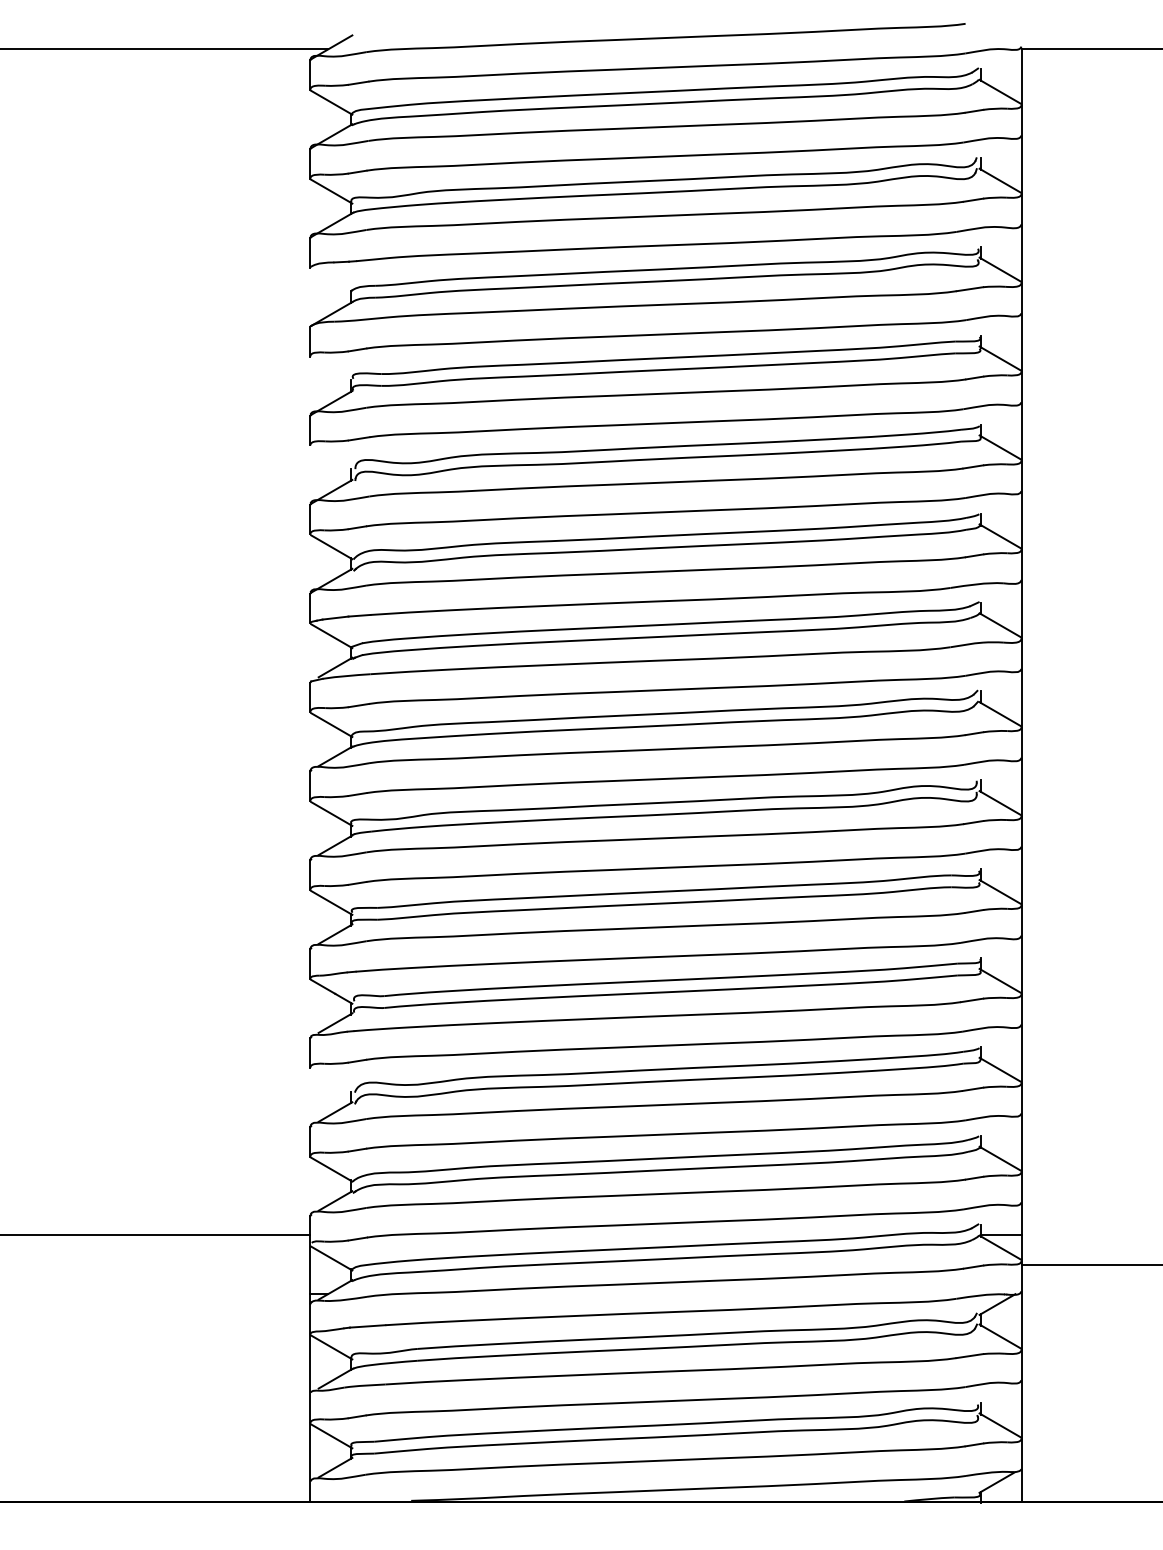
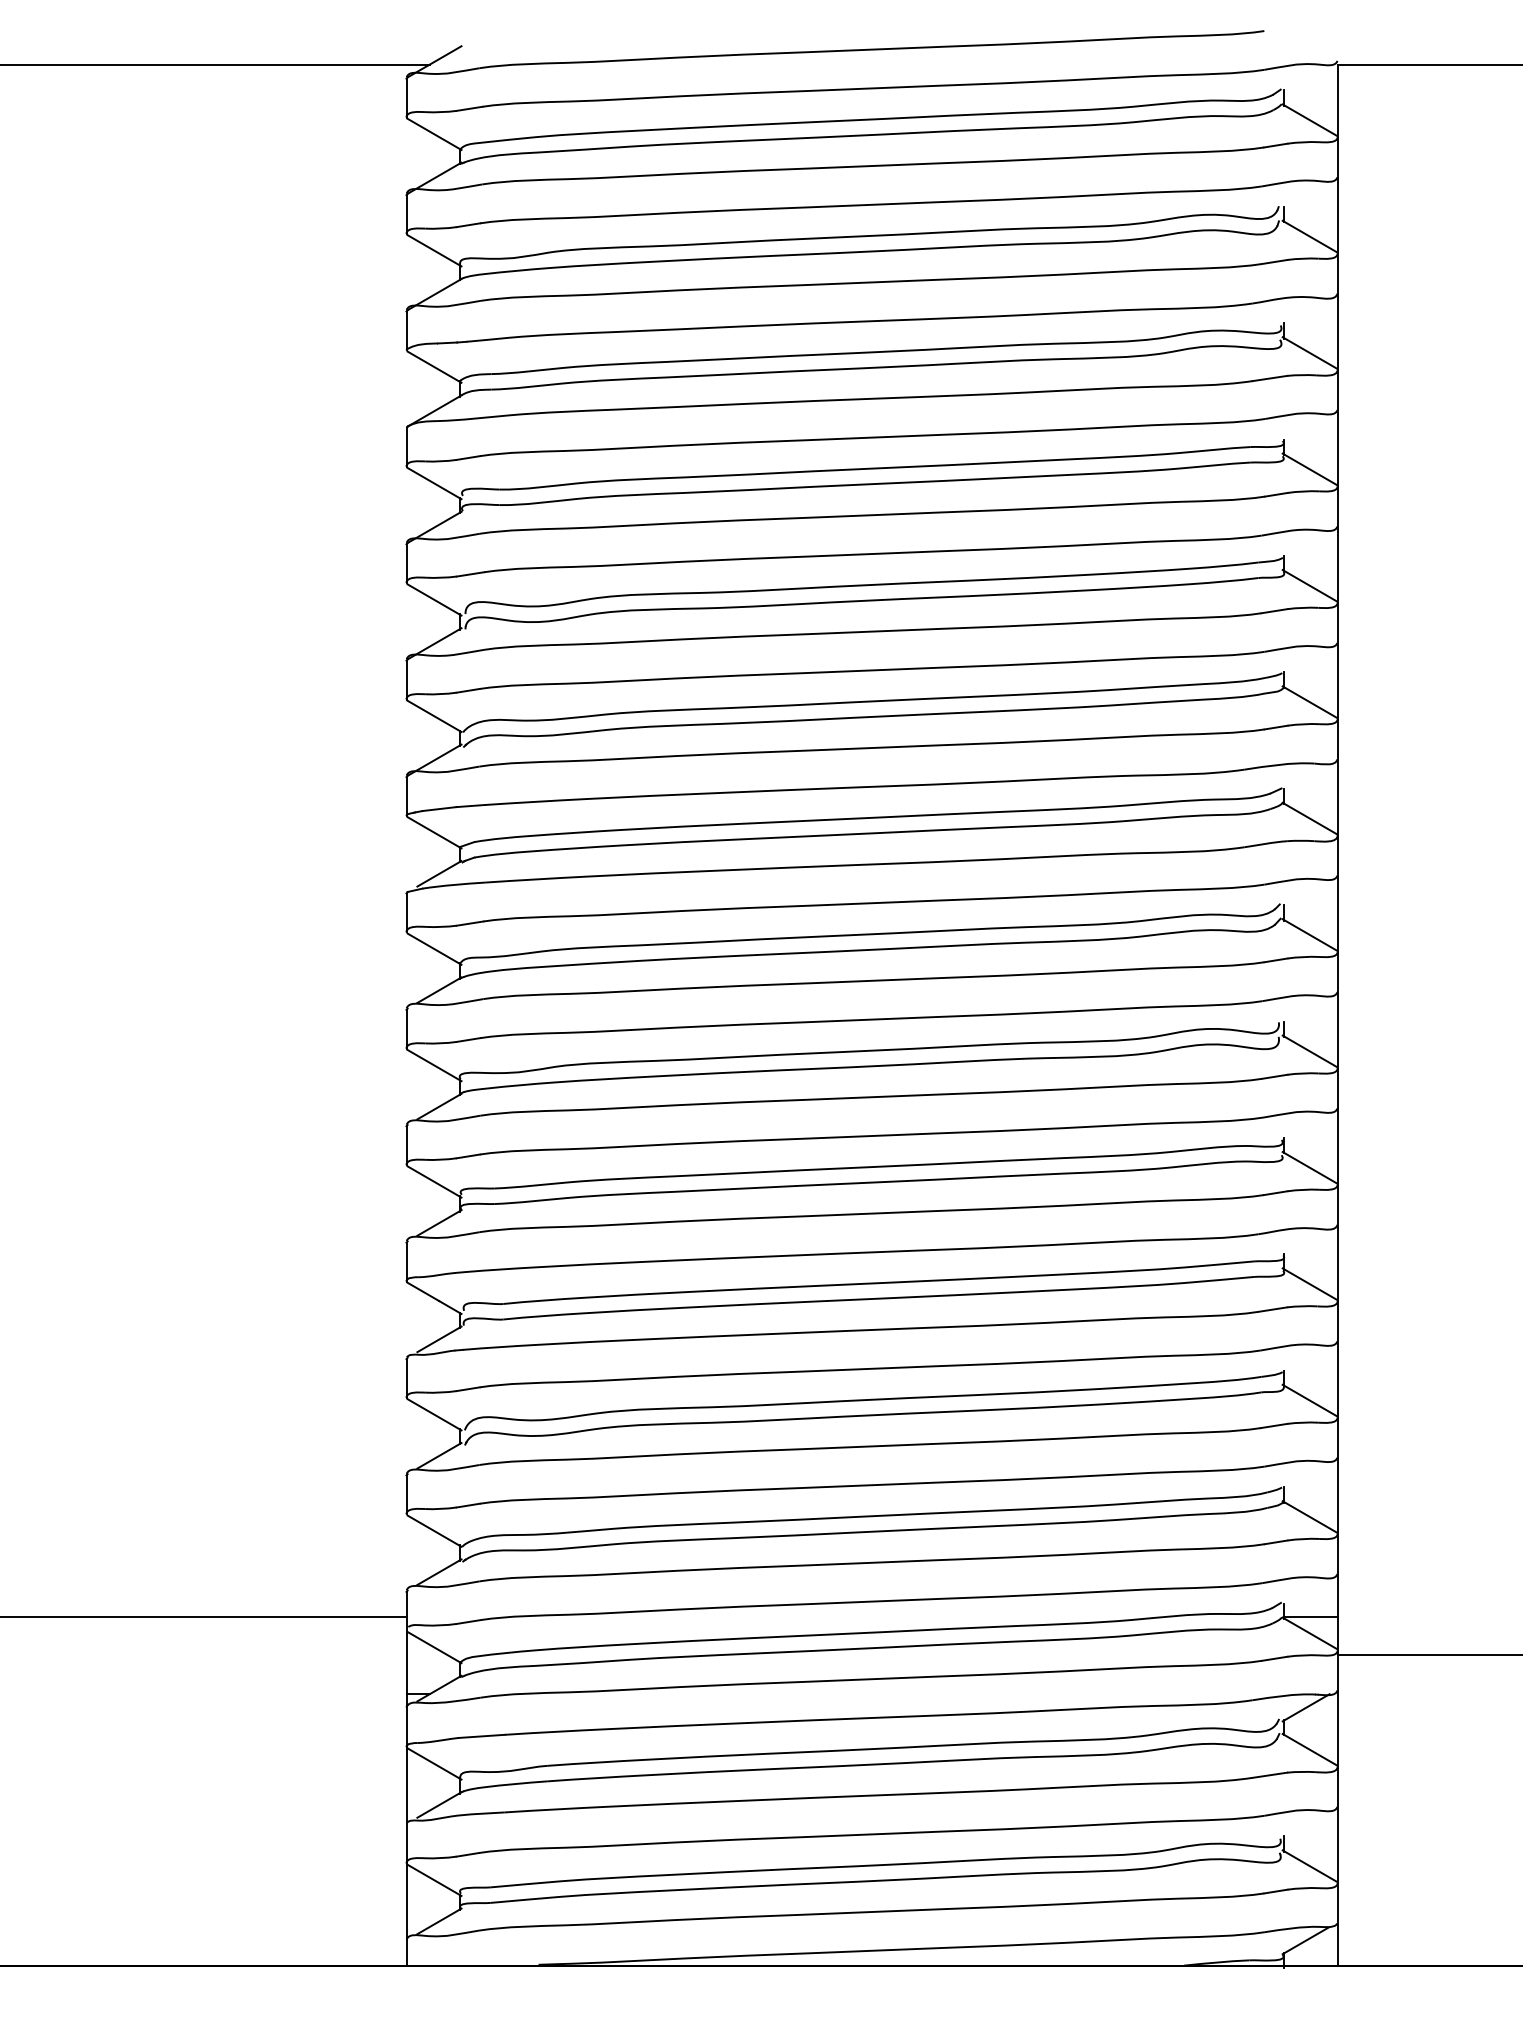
line: (331, 280) -> (434, 367), added
line: (331, 369) -> (434, 483), added
line: (331, 458) -> (434, 600), added
line: (331, 1080) -> (434, 1414), added

